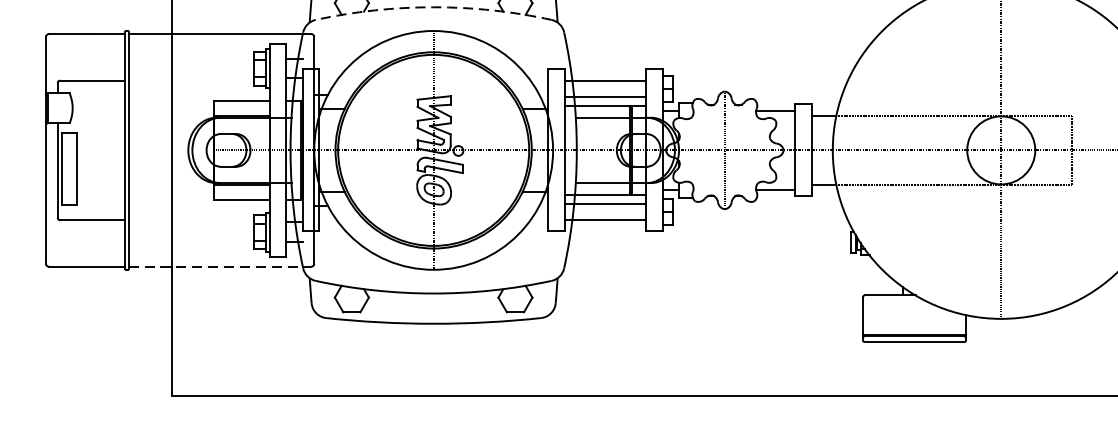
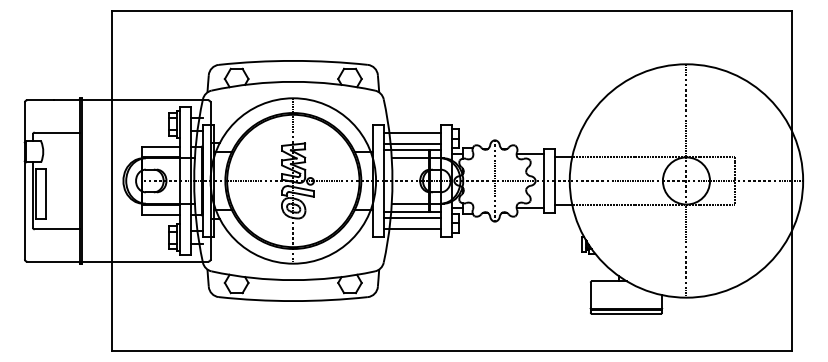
arc: (433, 6) -> (293, 81), dashed -> solid
line: (220, 266) -> (145, 261), dashed -> solid

